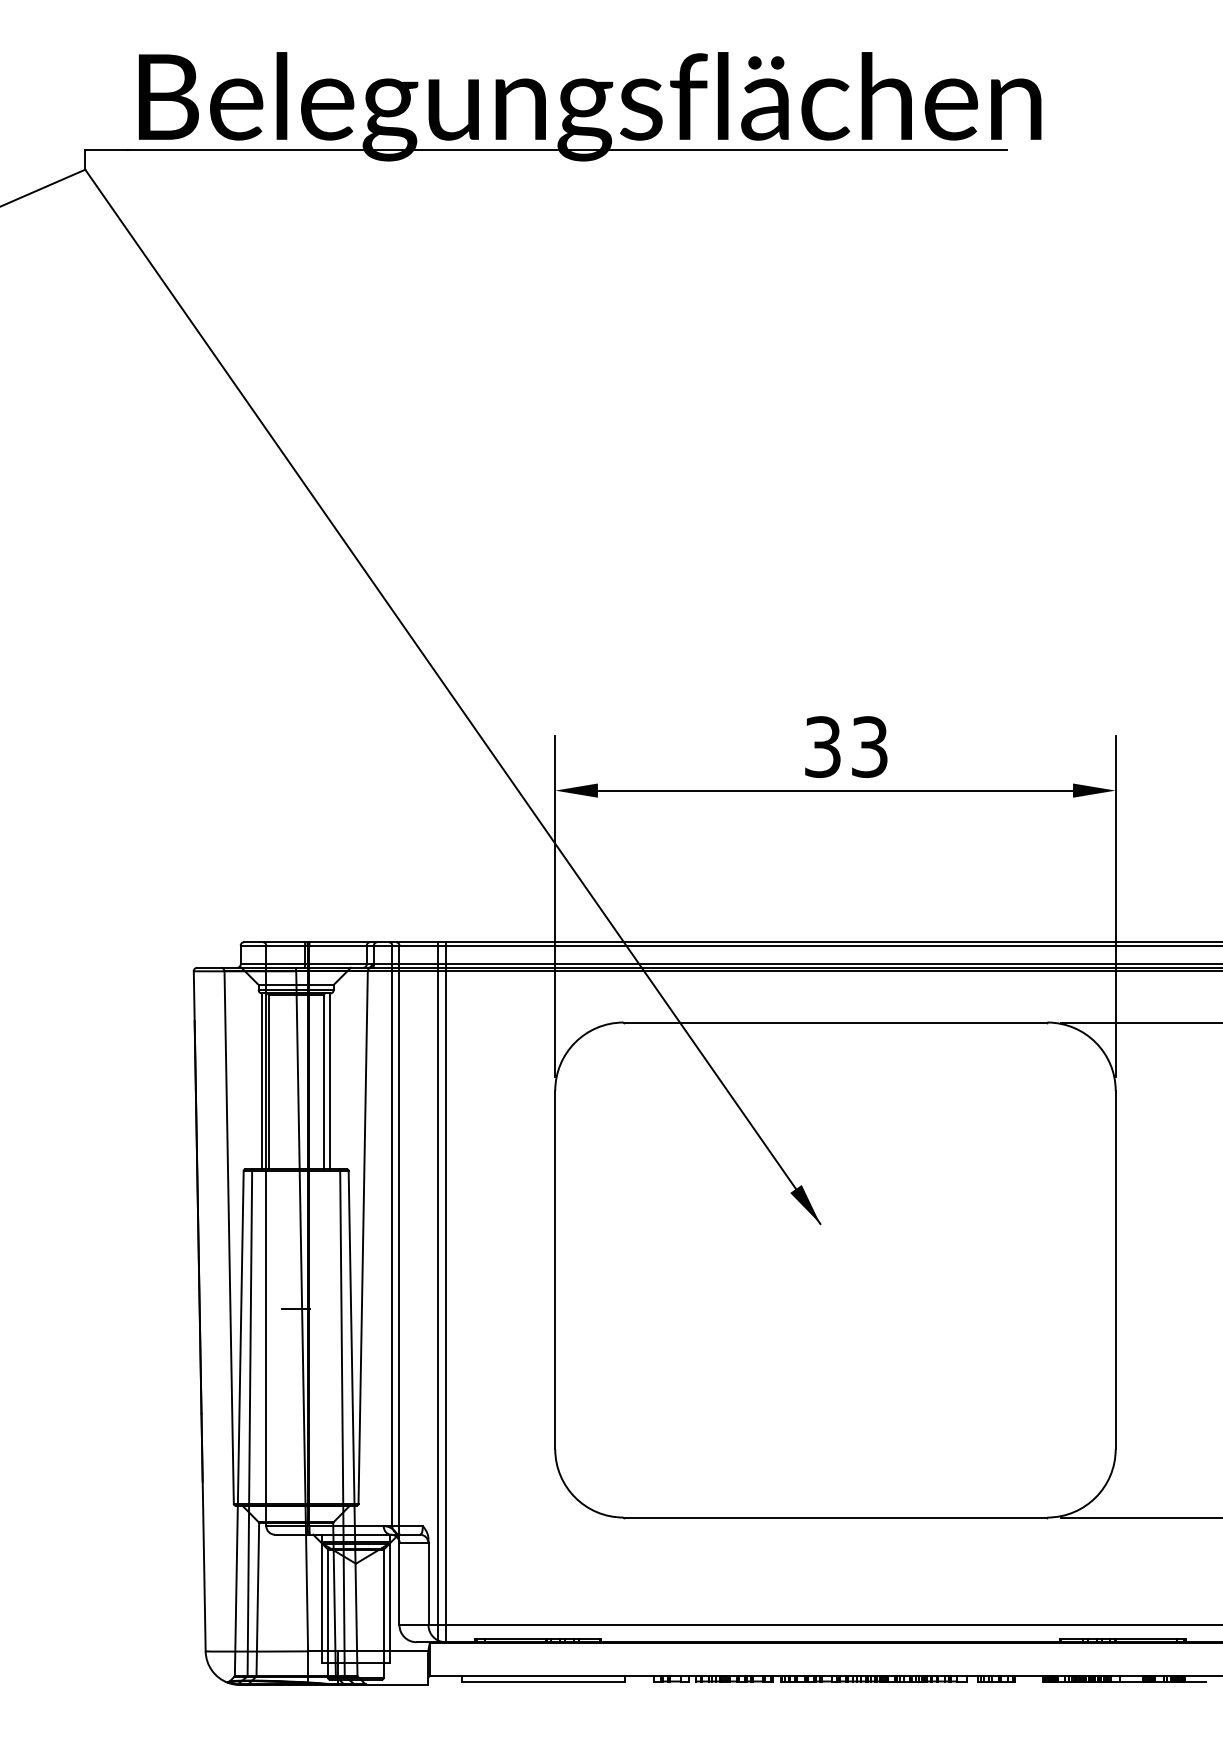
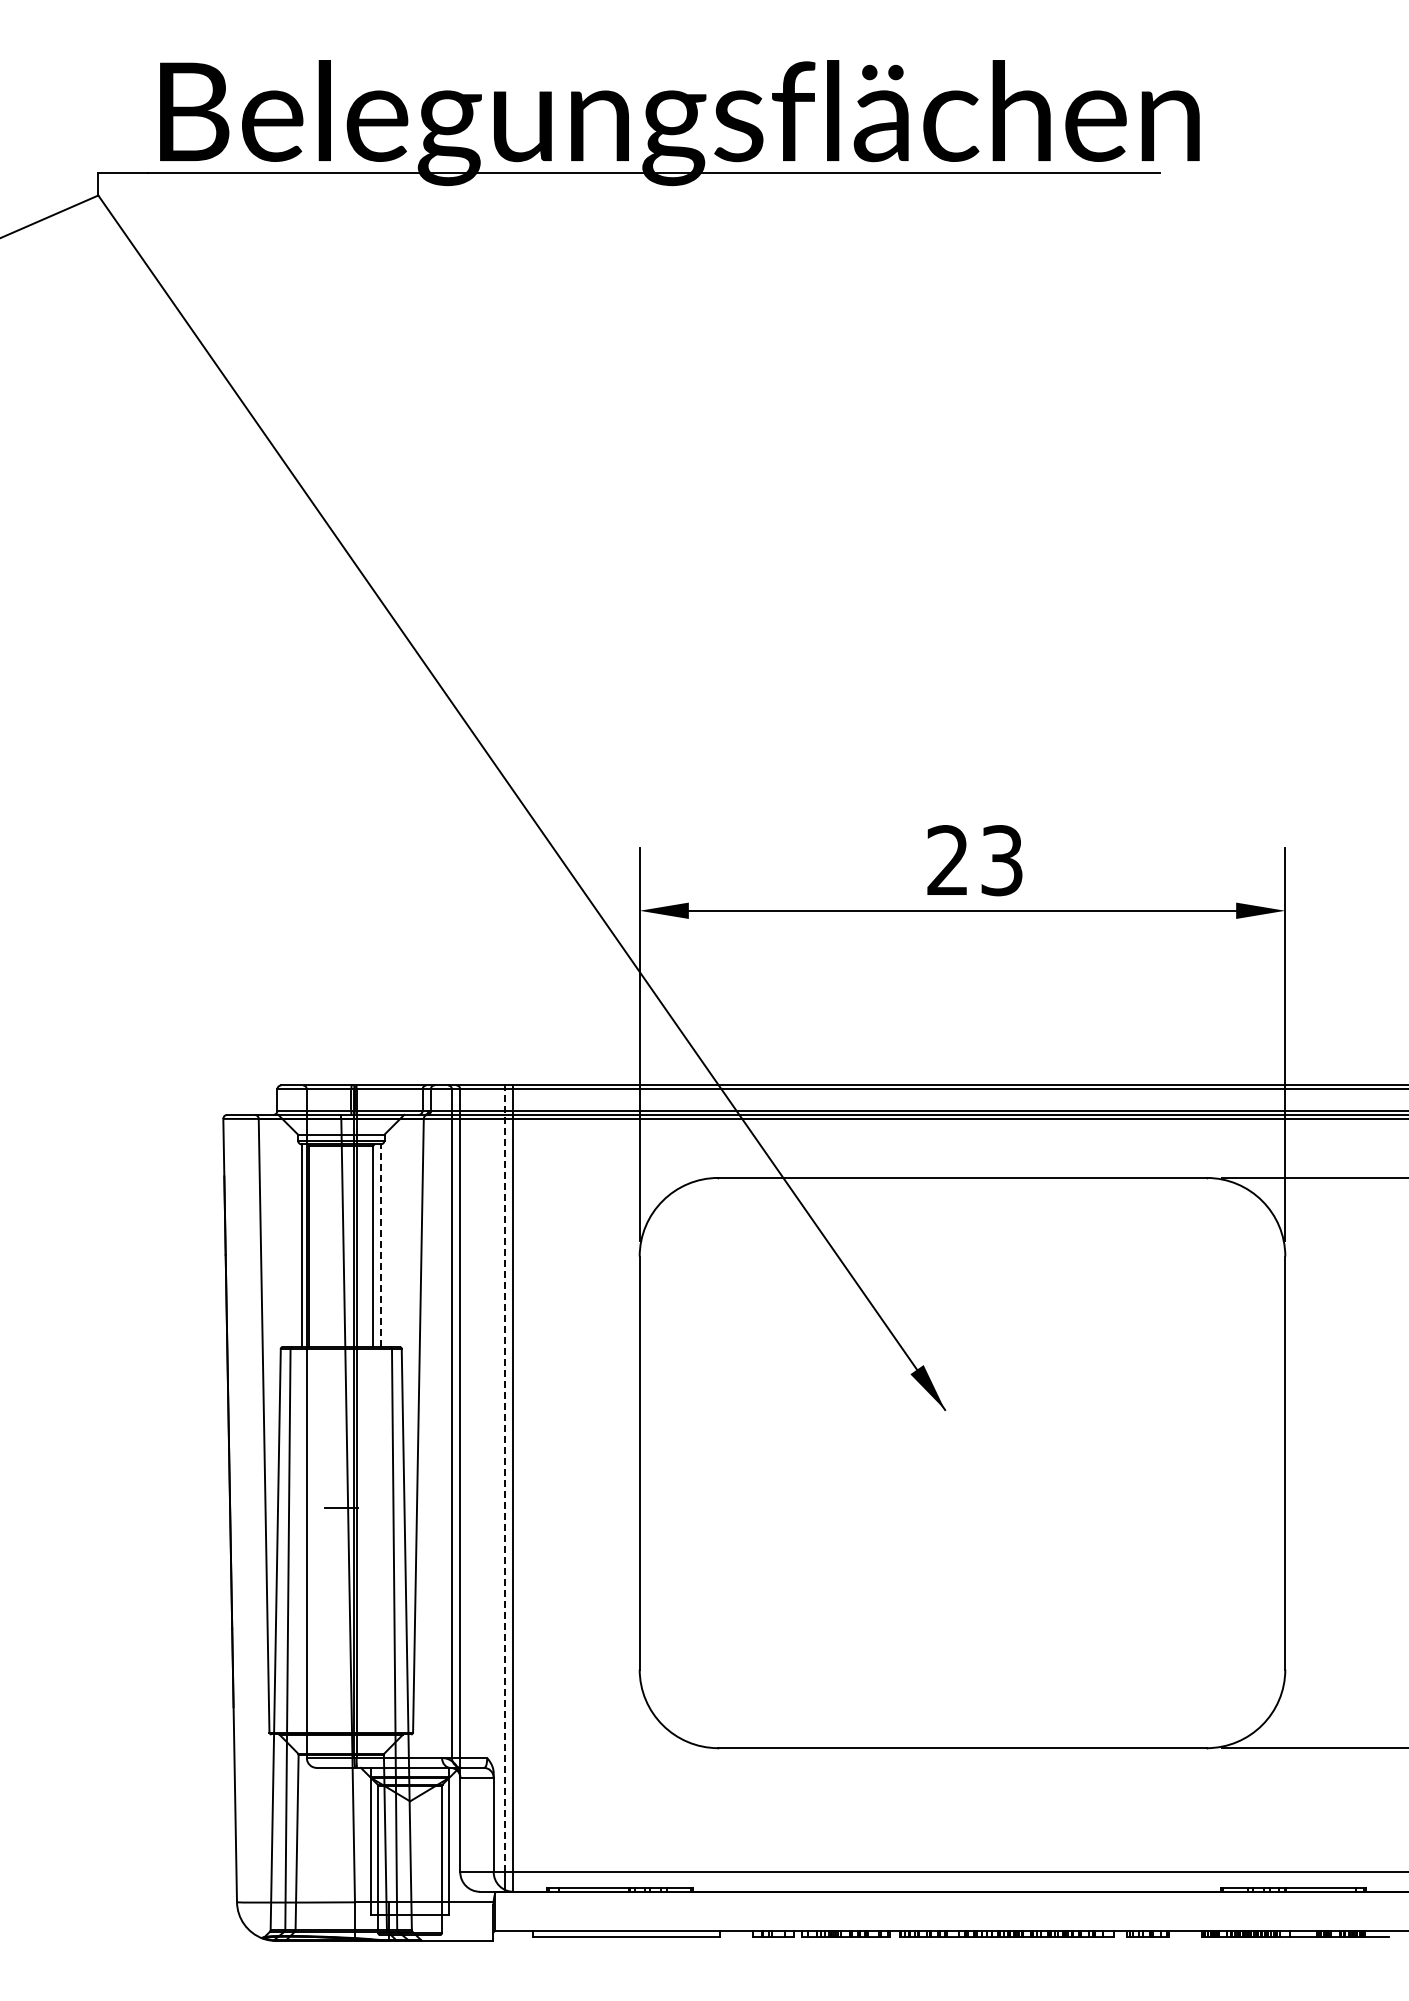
text: (822, 746) -> (947, 860), 33 -> 23
line: (330, 1081) -> (380, 1245), solid -> dashed
line: (437, 1285) -> (504, 1480), solid -> dashed

